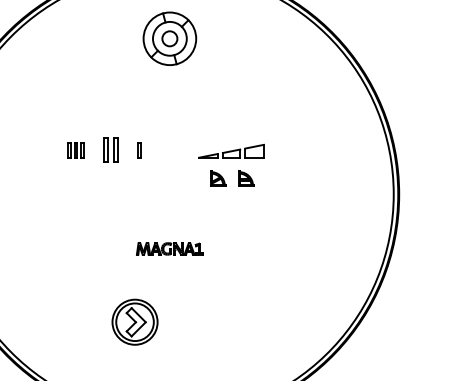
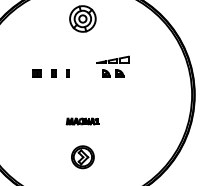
part: (109, 150) -> (53, 73), size x0.62
part: (230, 164) -> (112, 66), moved
part: (134, 322) -> (82, 157), moved

